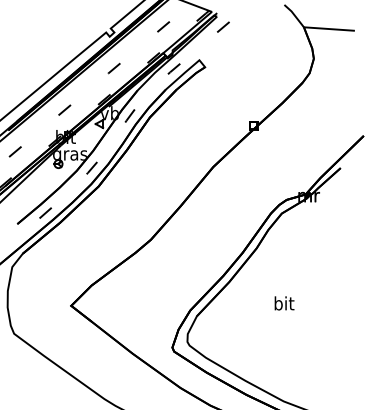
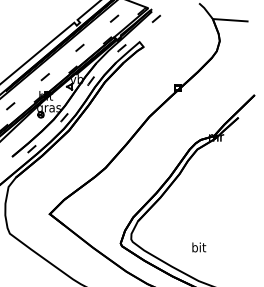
text: (284, 303) -> (199, 247), moved

